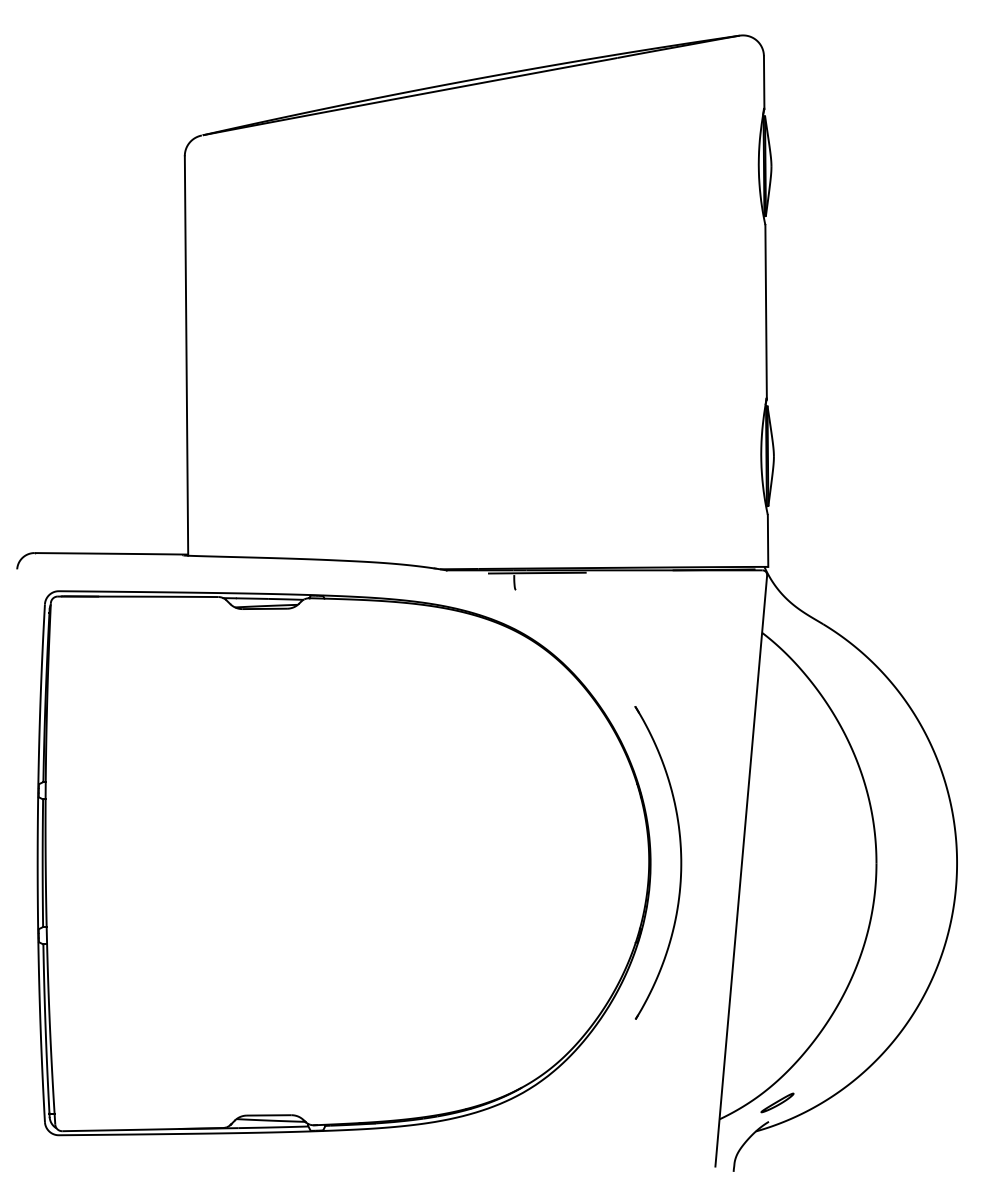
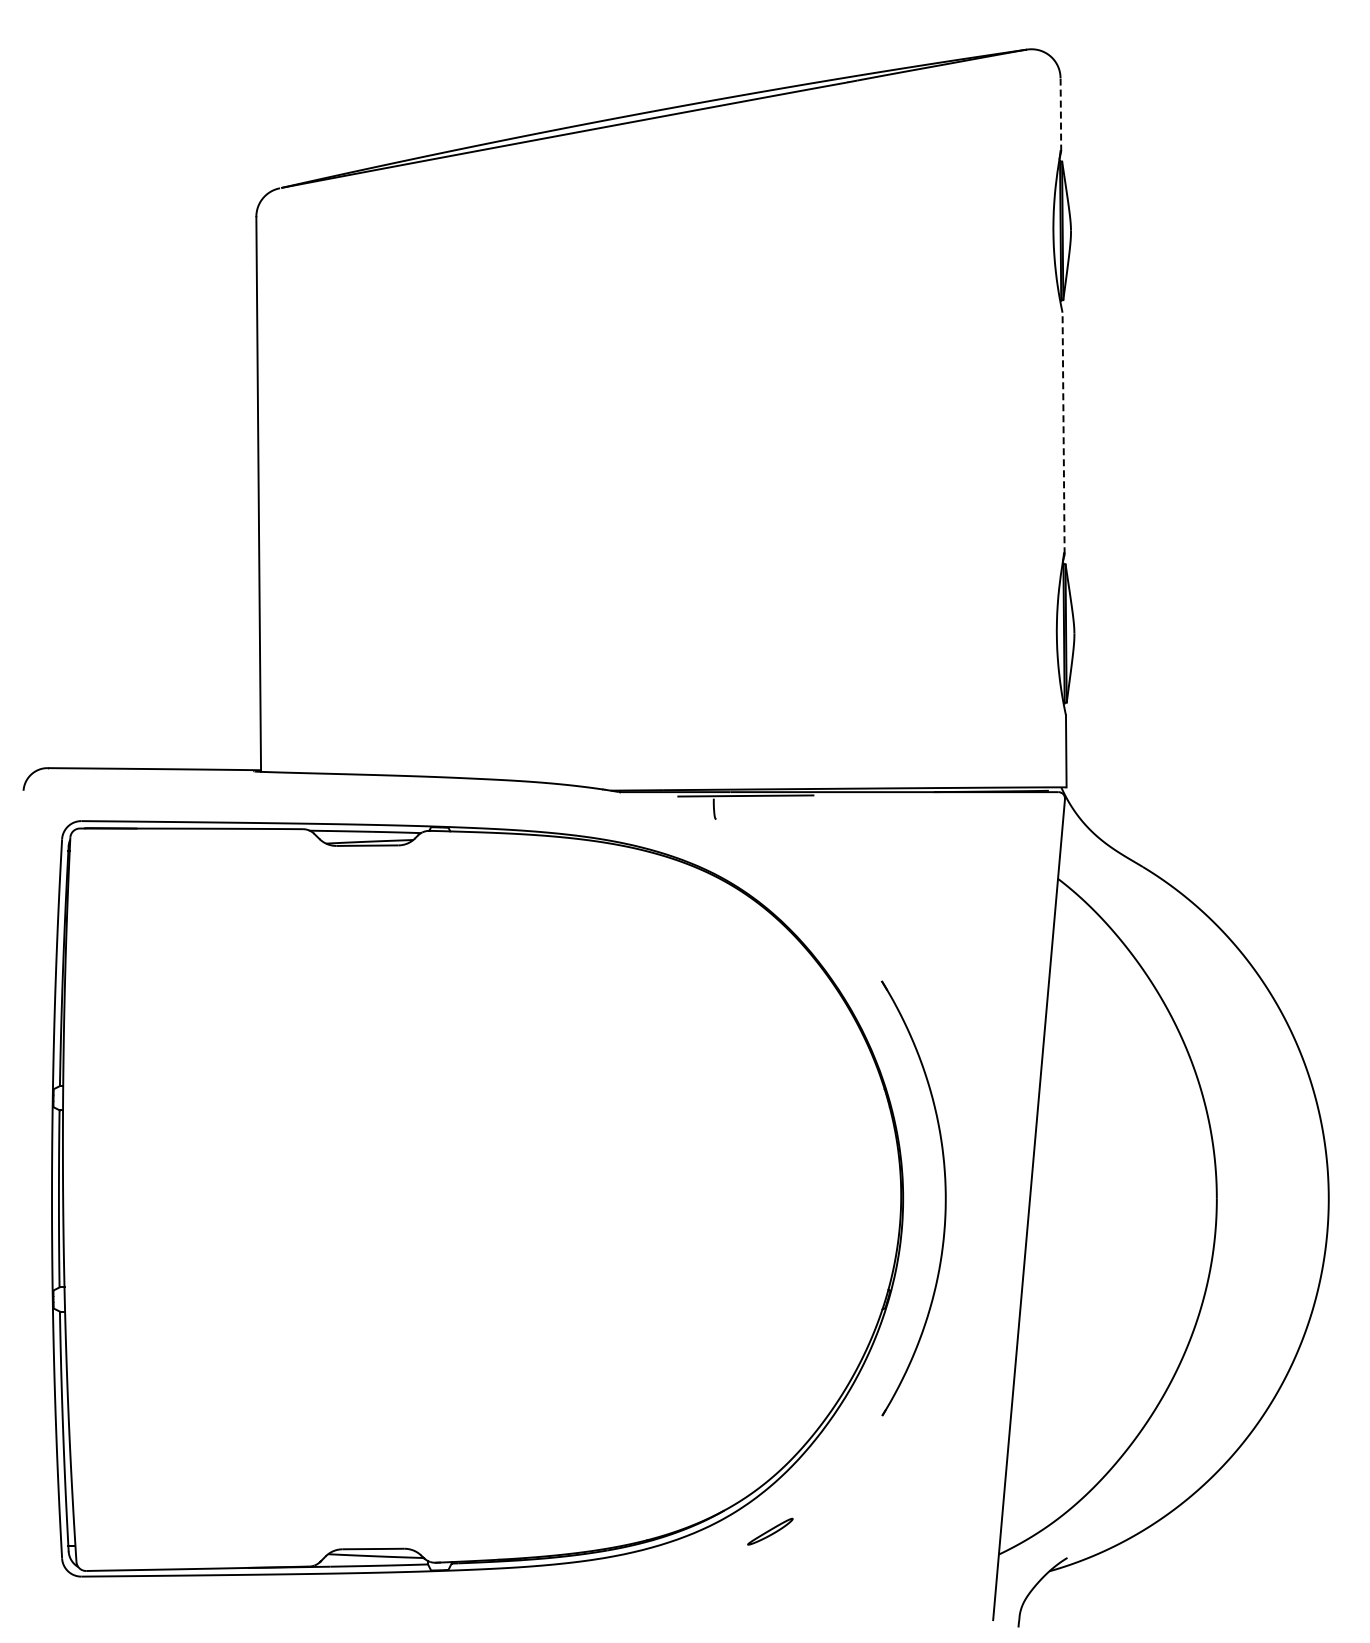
line: (763, 82) -> (1060, 114), solid -> dashed
line: (766, 312) -> (1063, 433), solid -> dashed
part: (777, 1102) -> (770, 1531), moved

